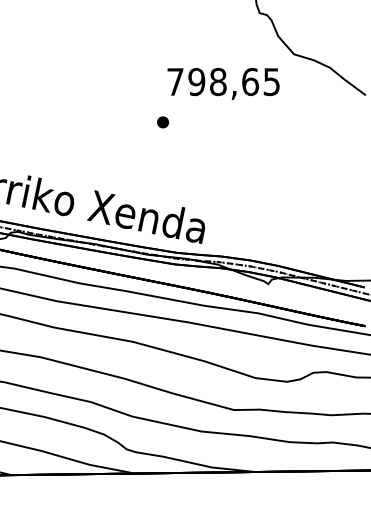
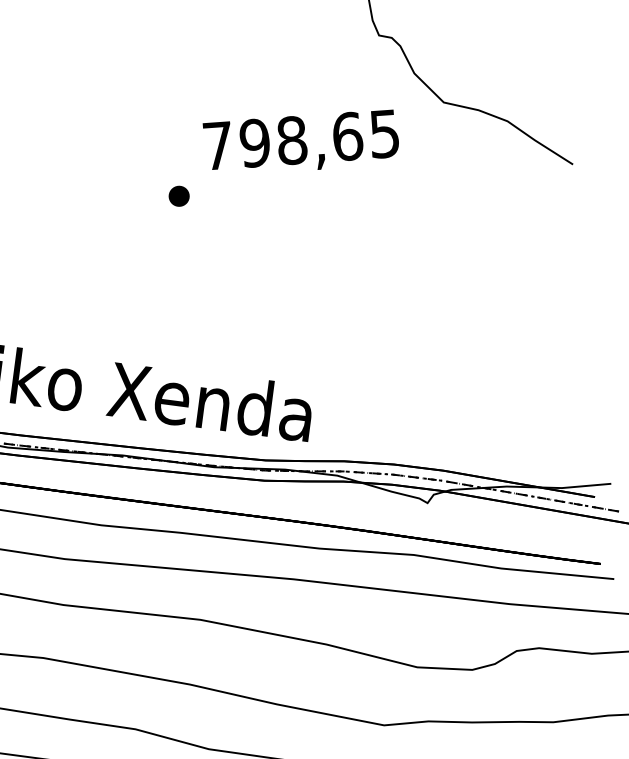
text: (223, 83) -> (301, 142), moved
part: (162, 122) -> (178, 196), moved

